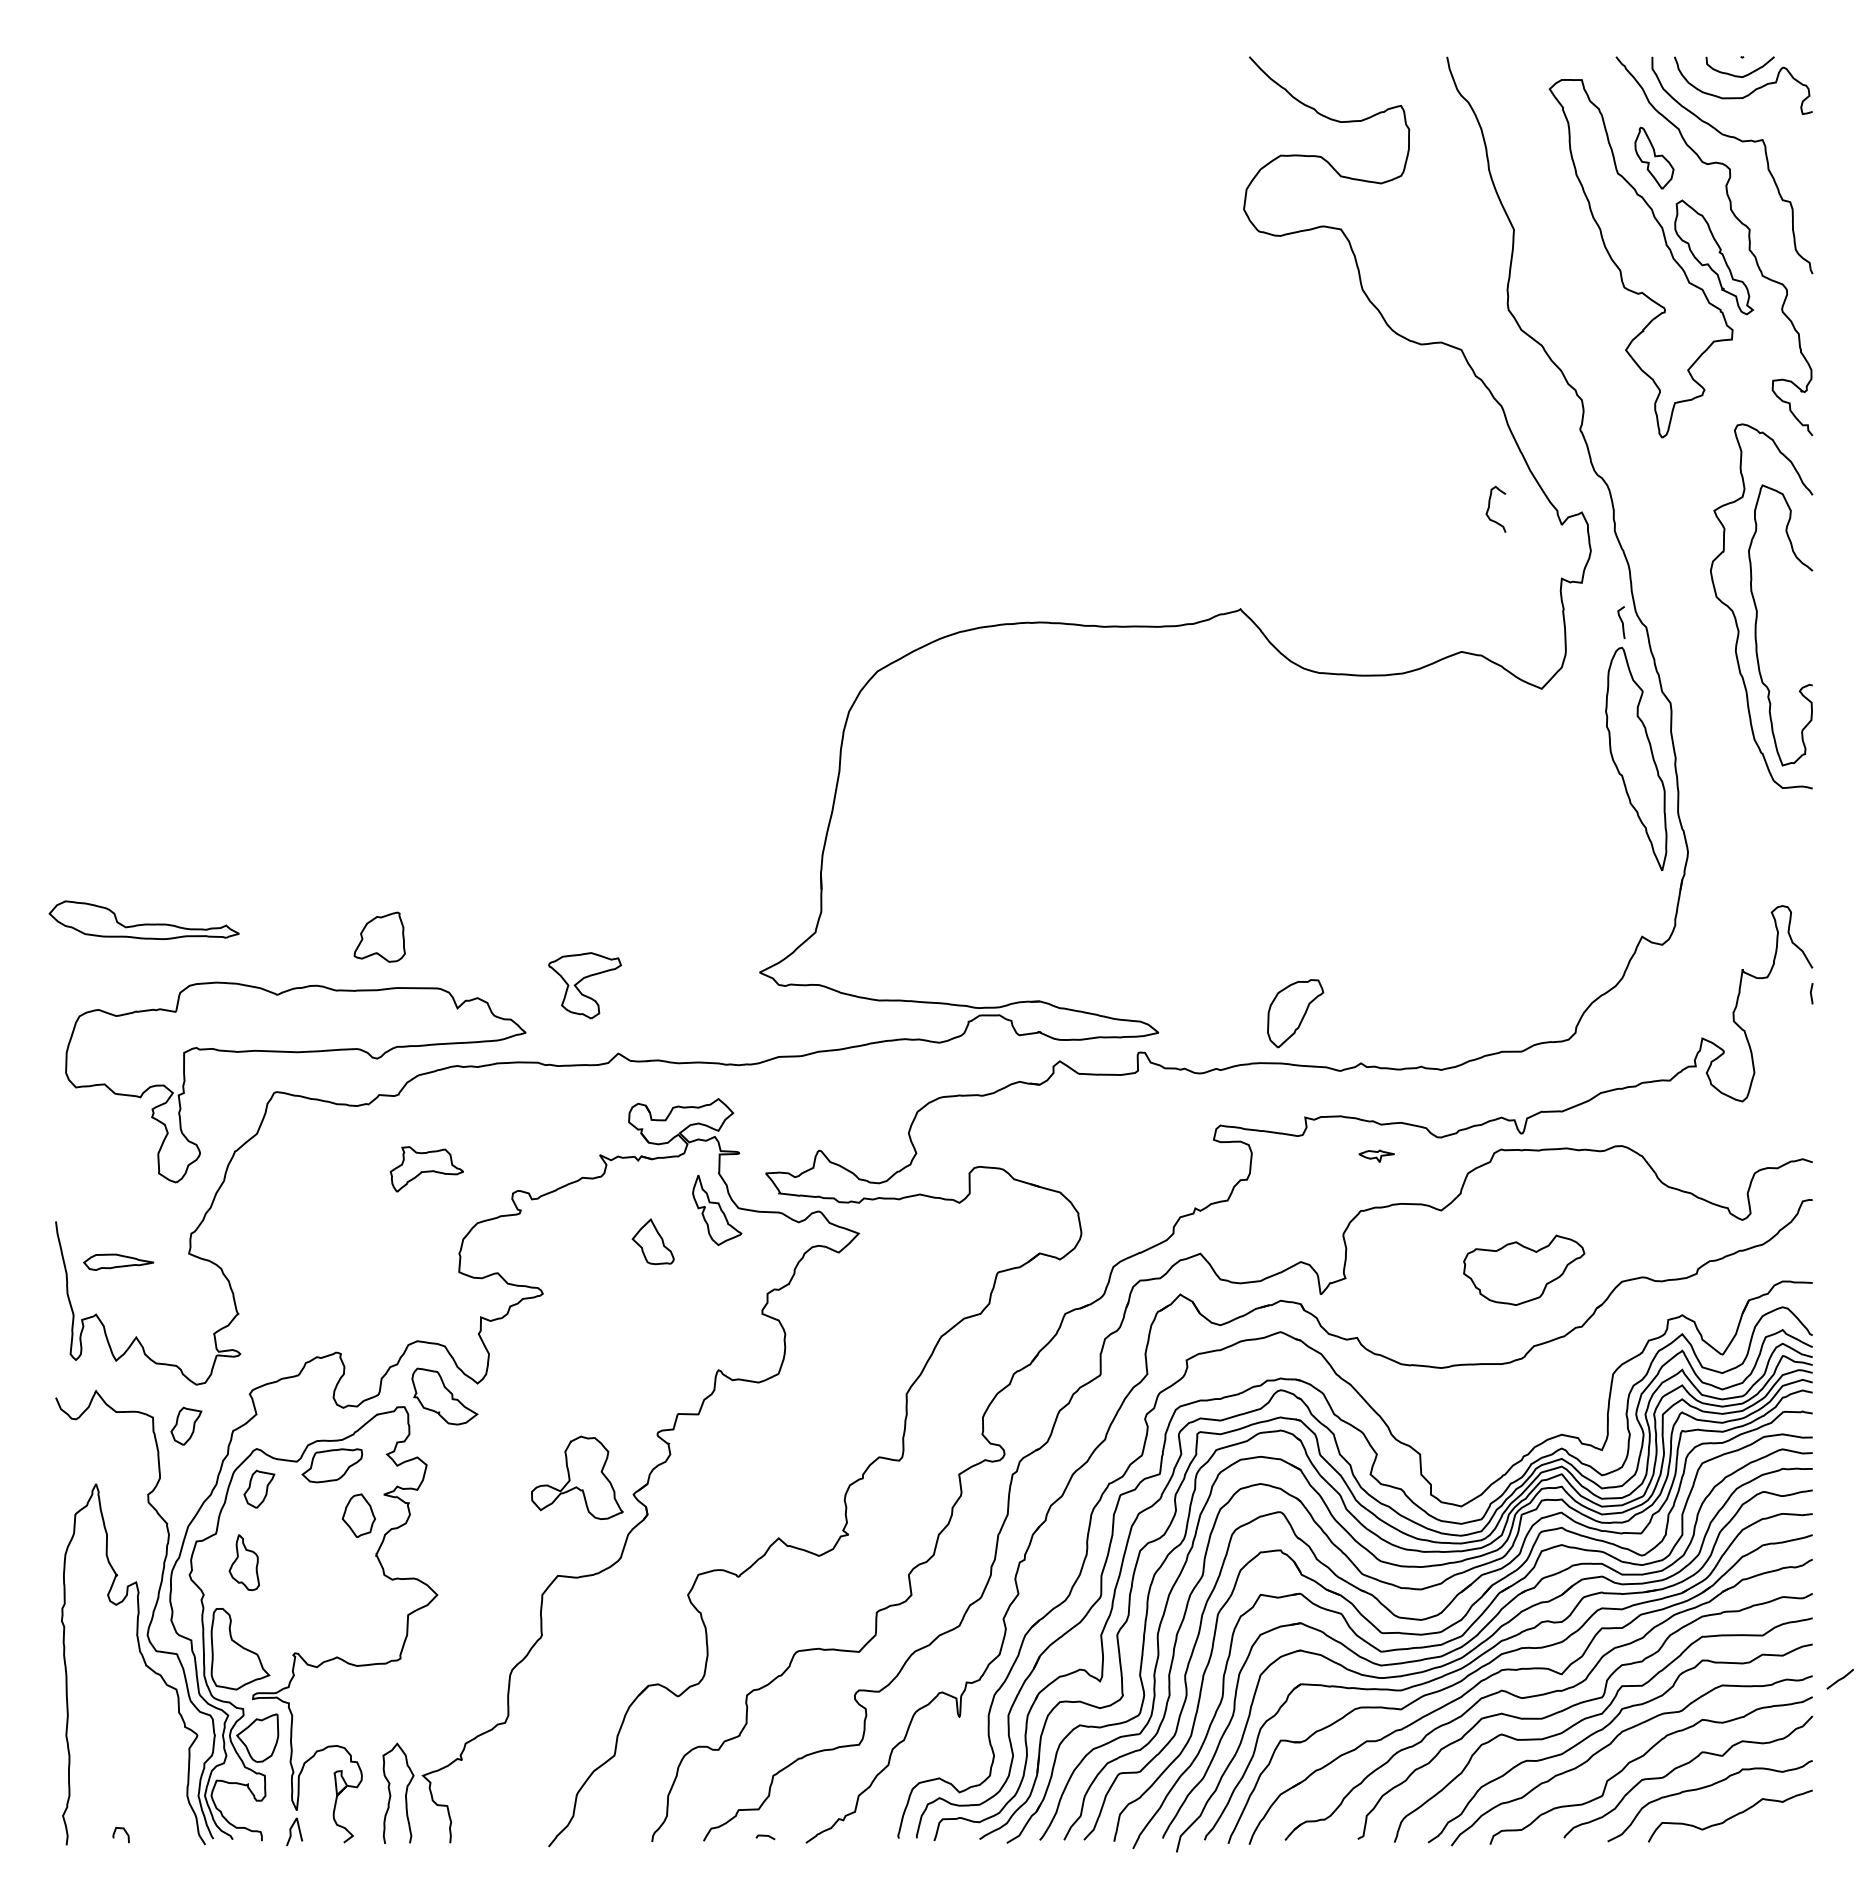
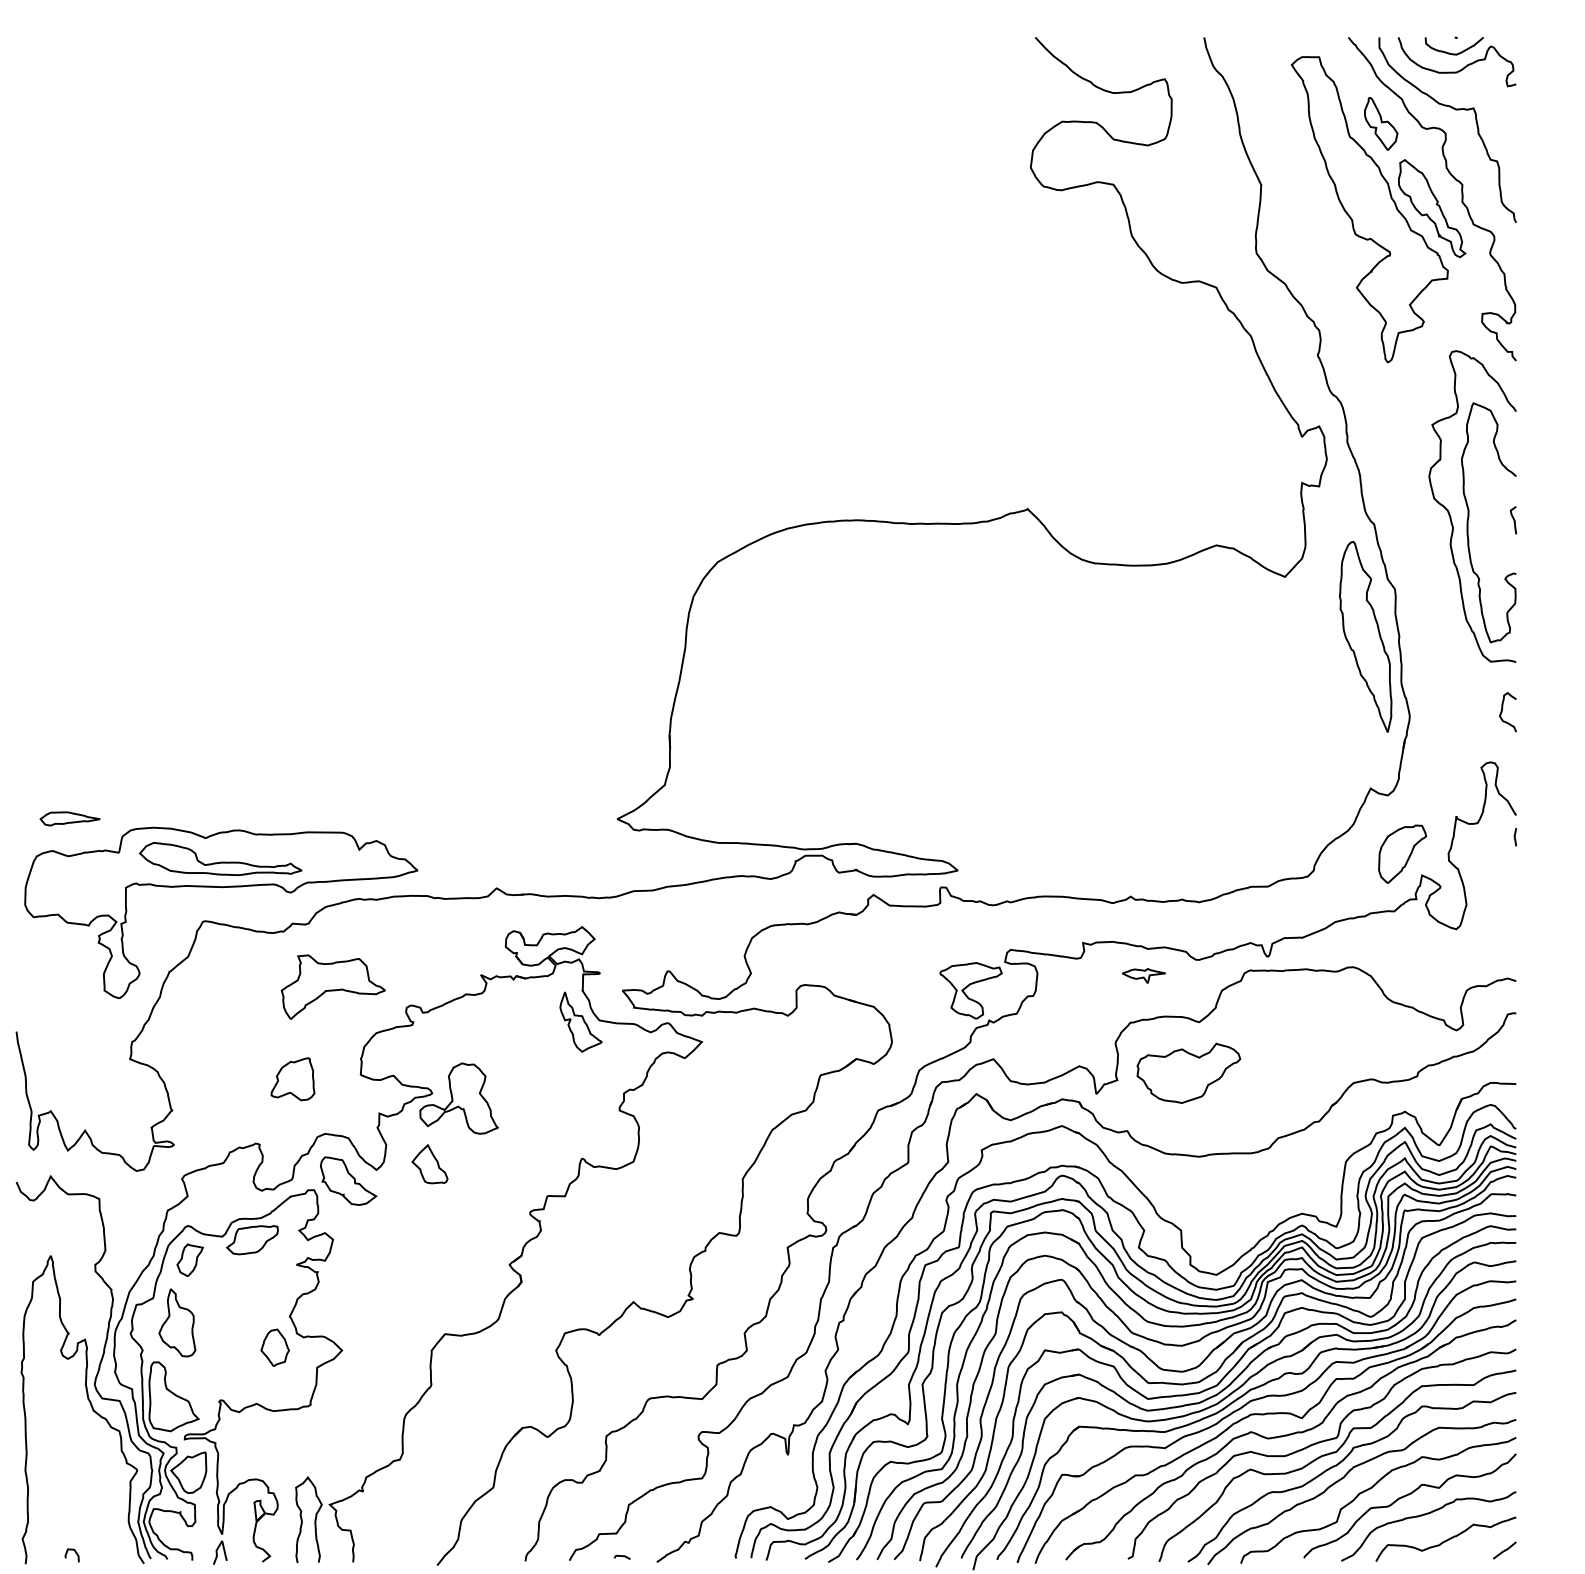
curve: (1489, 508) -> (1502, 711), moved
curve: (1621, 622) -> (1513, 520), moved
part: (143, 919) -> (220, 858), moved
part: (379, 936) -> (292, 1078), moved
part: (585, 985) -> (971, 990), moved
part: (1295, 1013) -> (1402, 854), moved
part: (1376, 1156) -> (1143, 976), size x1.43
part: (426, 1169) -> (332, 987), size x1.67
part: (652, 1241) -> (429, 1163), moved
part: (118, 1261) -> (69, 818), moved
part: (1524, 1269) -> (1189, 1072), moved
part: (186, 1425) -> (127, 1205), removed
part: (577, 1477) -> (459, 1098), moved
part: (358, 1515) -> (274, 1347), moved
part: (244, 1562) -> (177, 1322), size x1.43
line: (1839, 1679) -> (1504, 1550), moved

